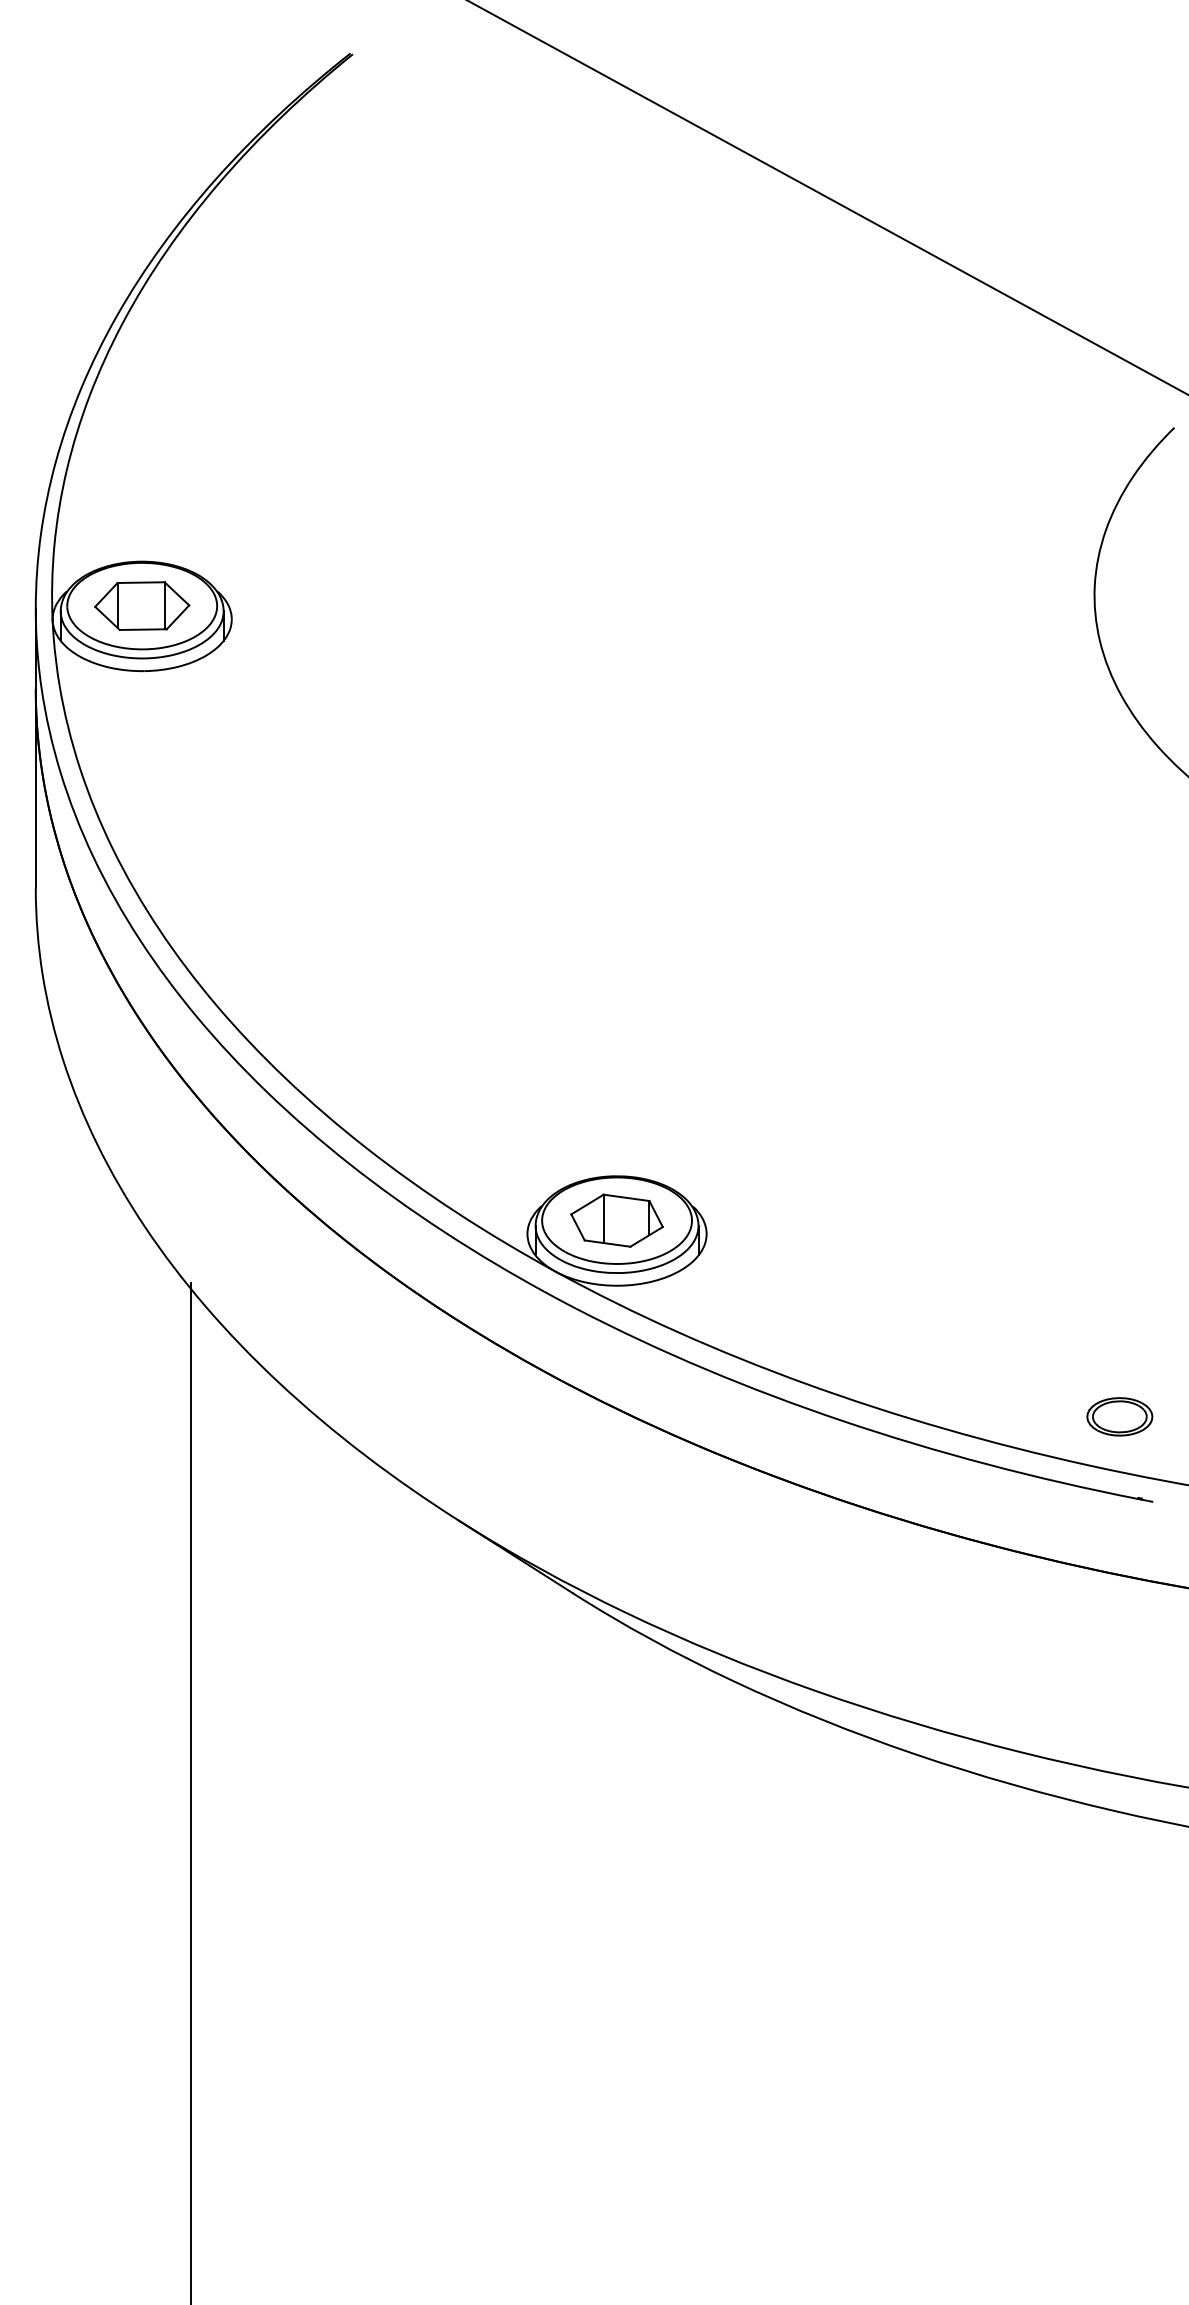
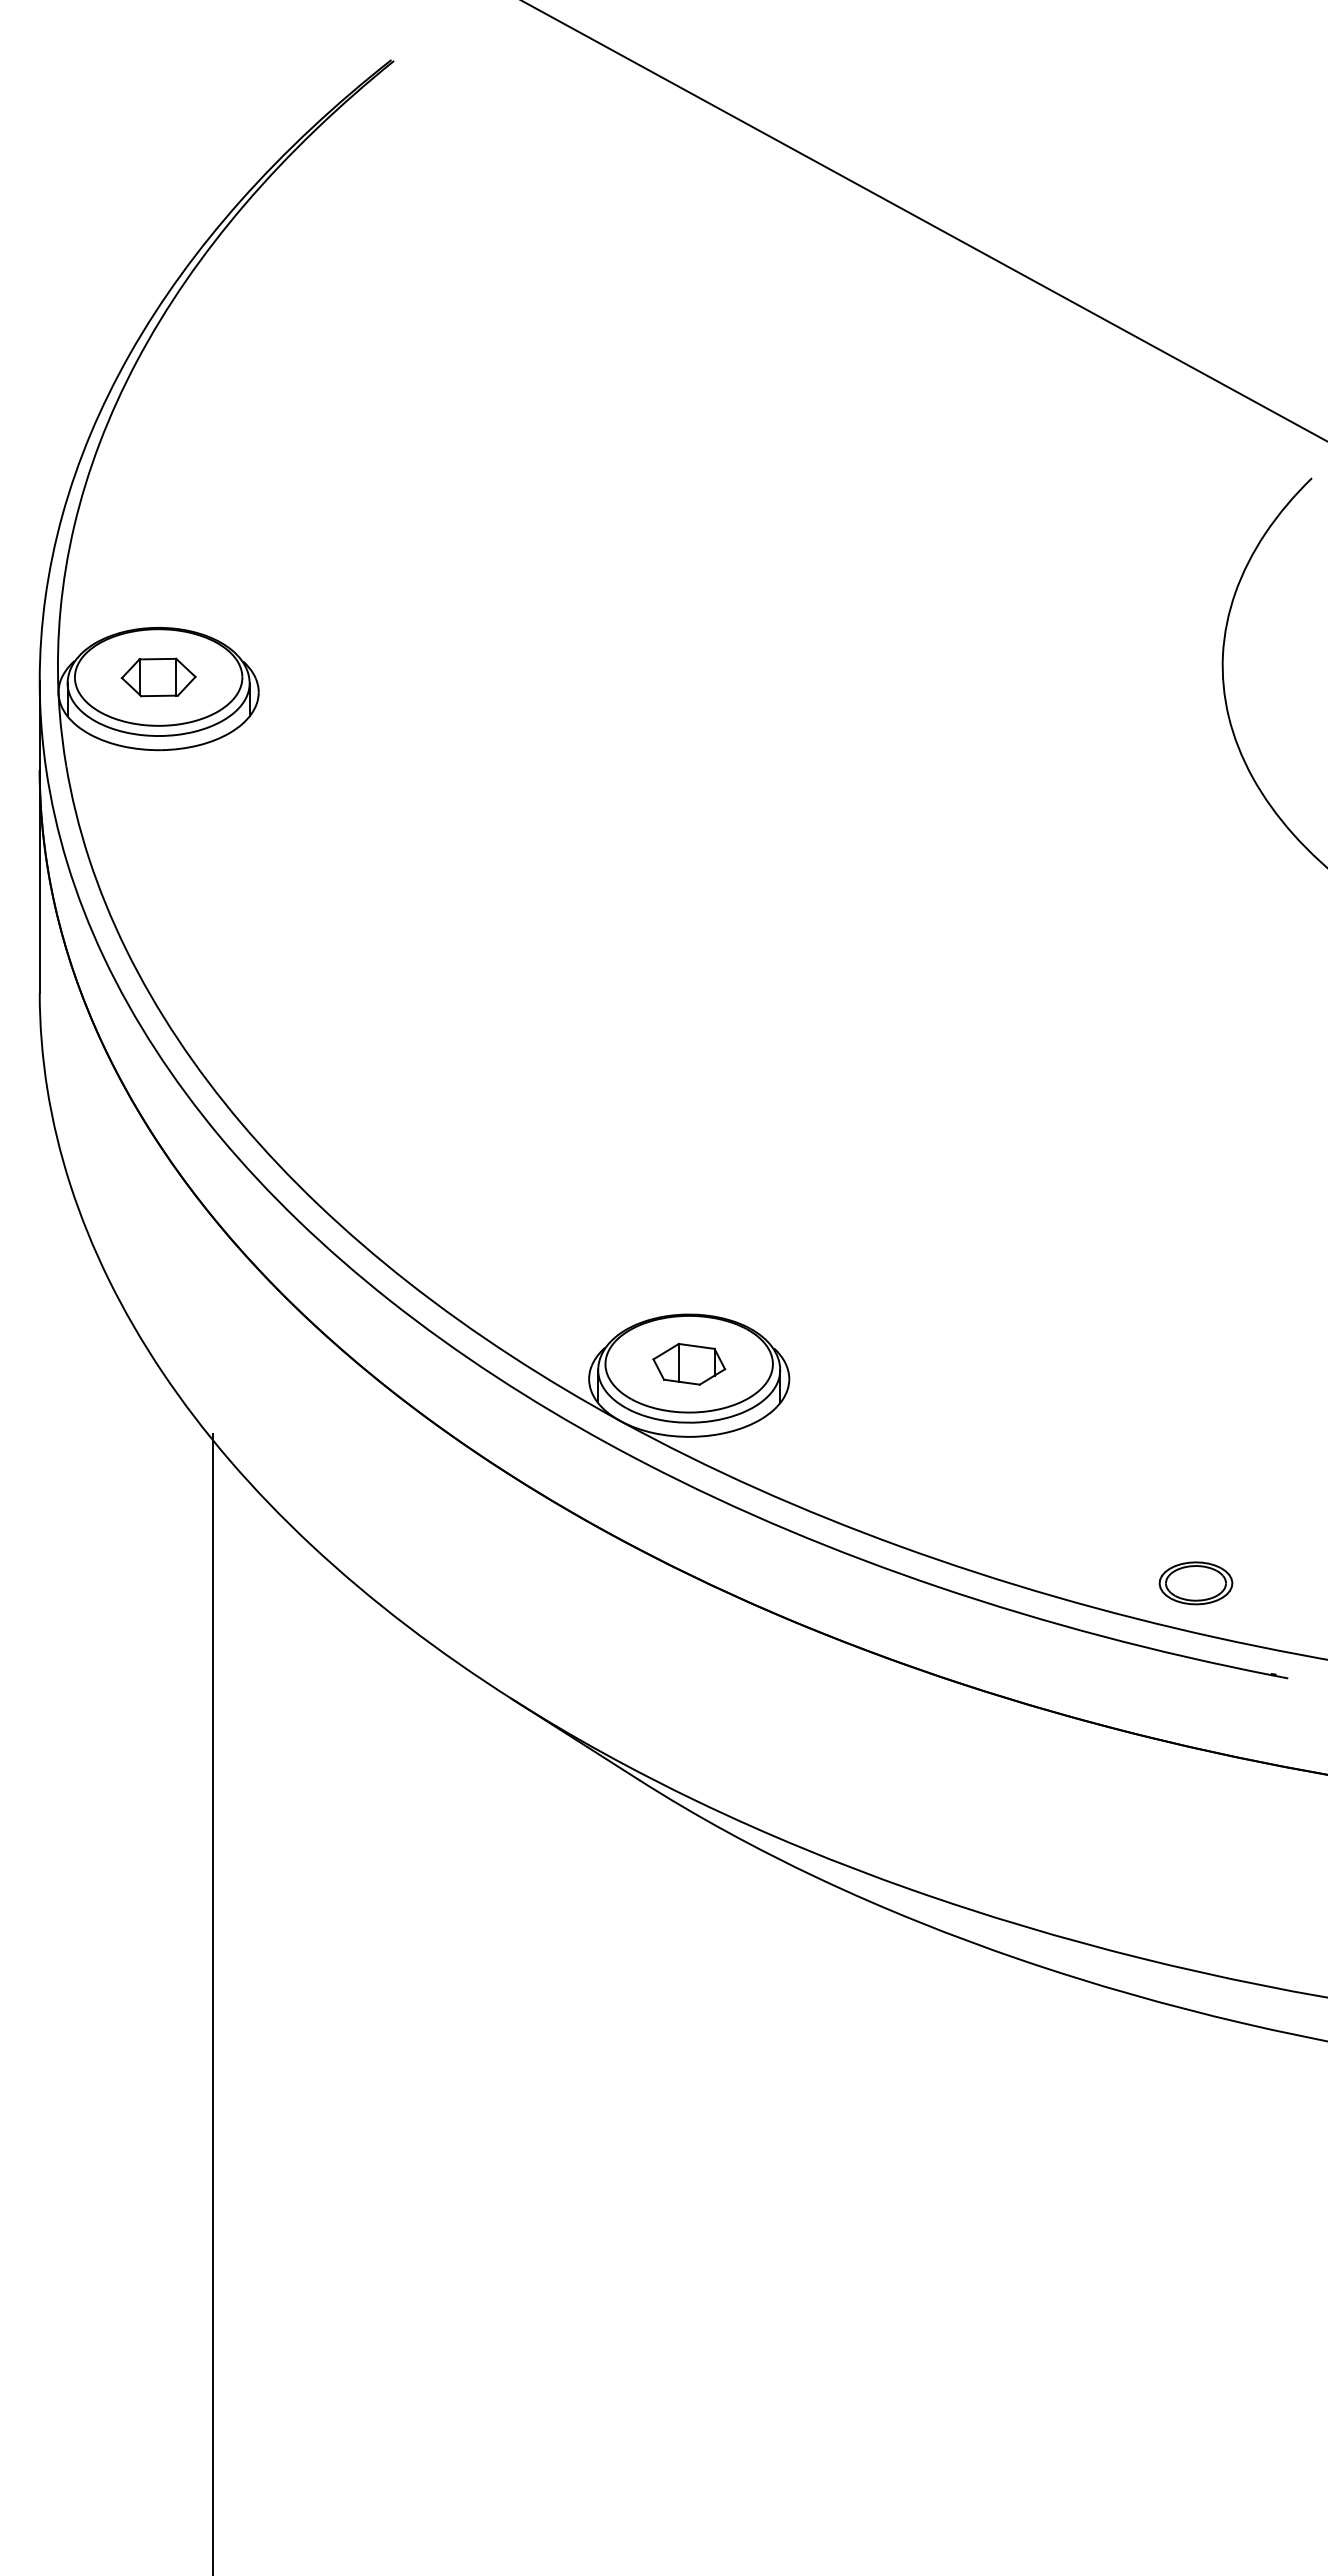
part: (142, 606) -> (158, 677), size x0.7
part: (617, 1220) -> (689, 1364), size x0.7
part: (1119, 1416) -> (1195, 1583), moved

